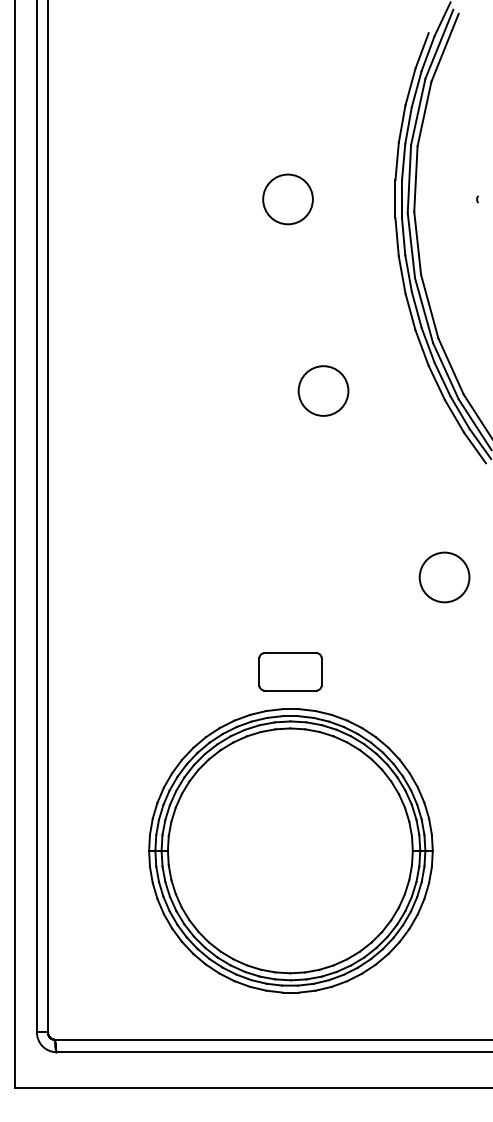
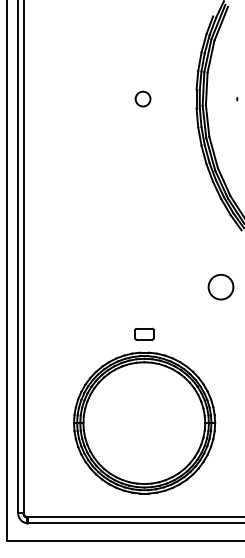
circle: (286, 198) -> (142, 98), size x0.6
circle: (322, 391) -> (160, 194), removed
part: (290, 672) -> (144, 334), size x0.6

